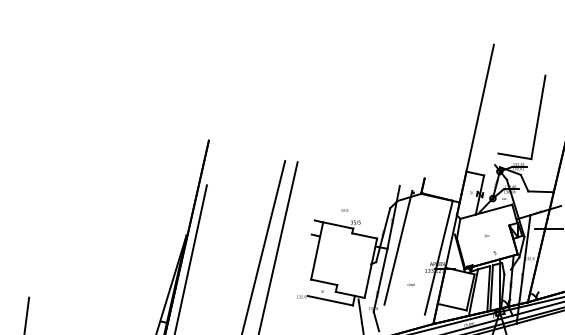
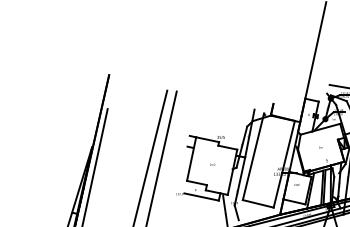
text: (344, 210) -> (212, 164), moved
text: (410, 284) -> (296, 184), moved
line: (404, 309) -> (258, 203), added

